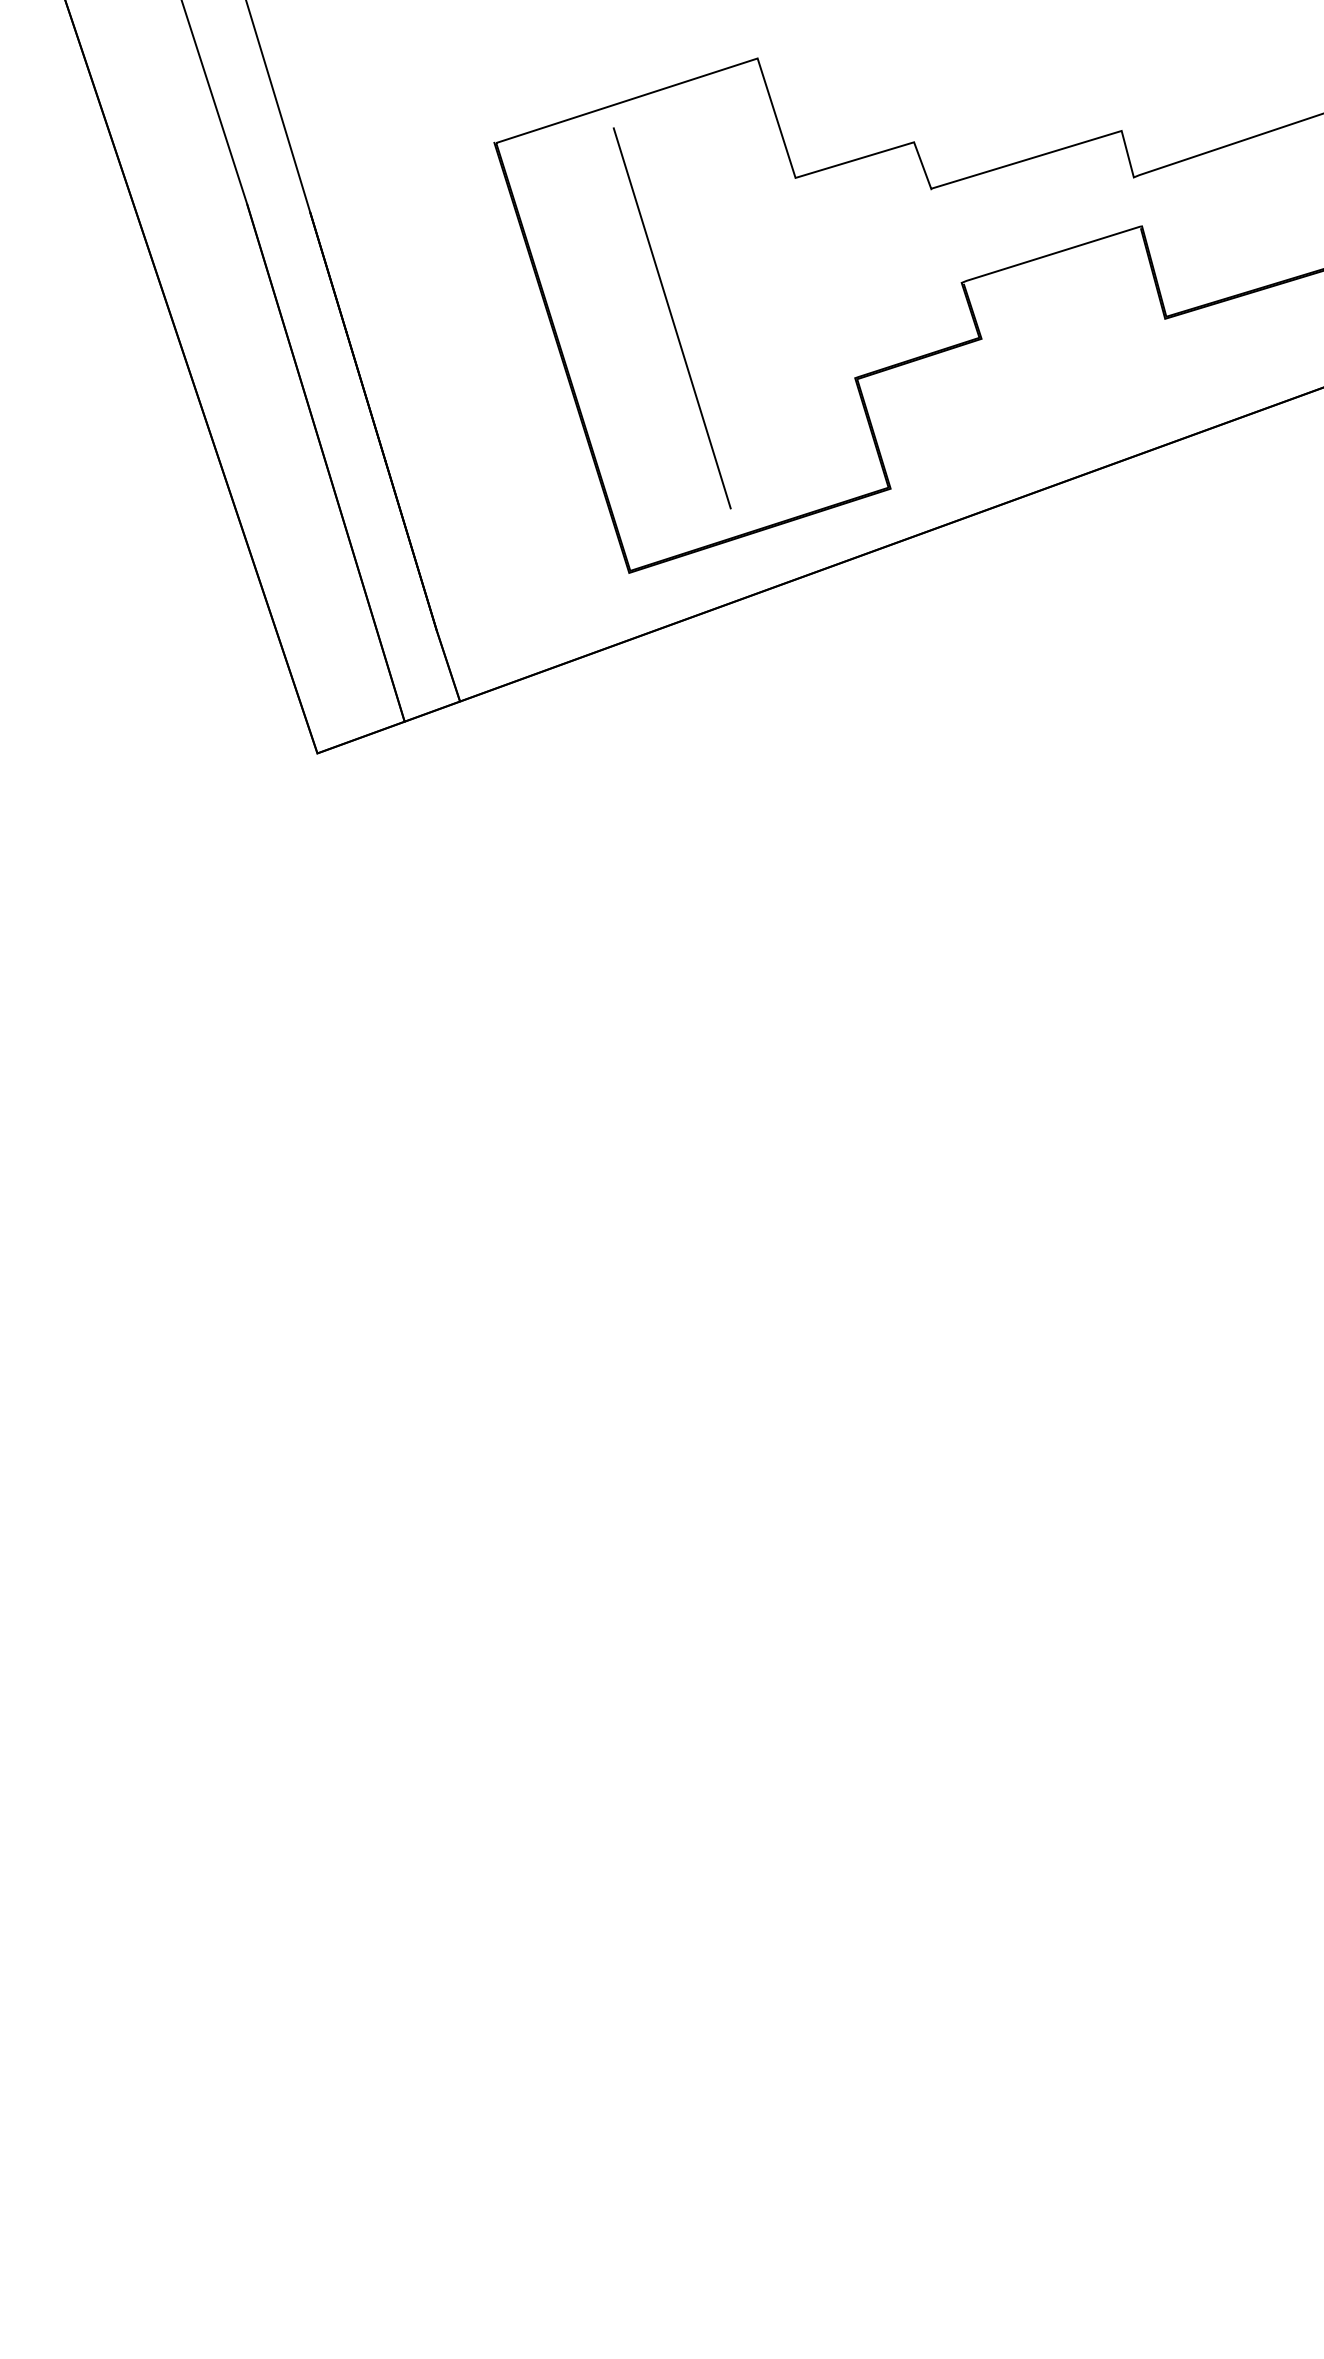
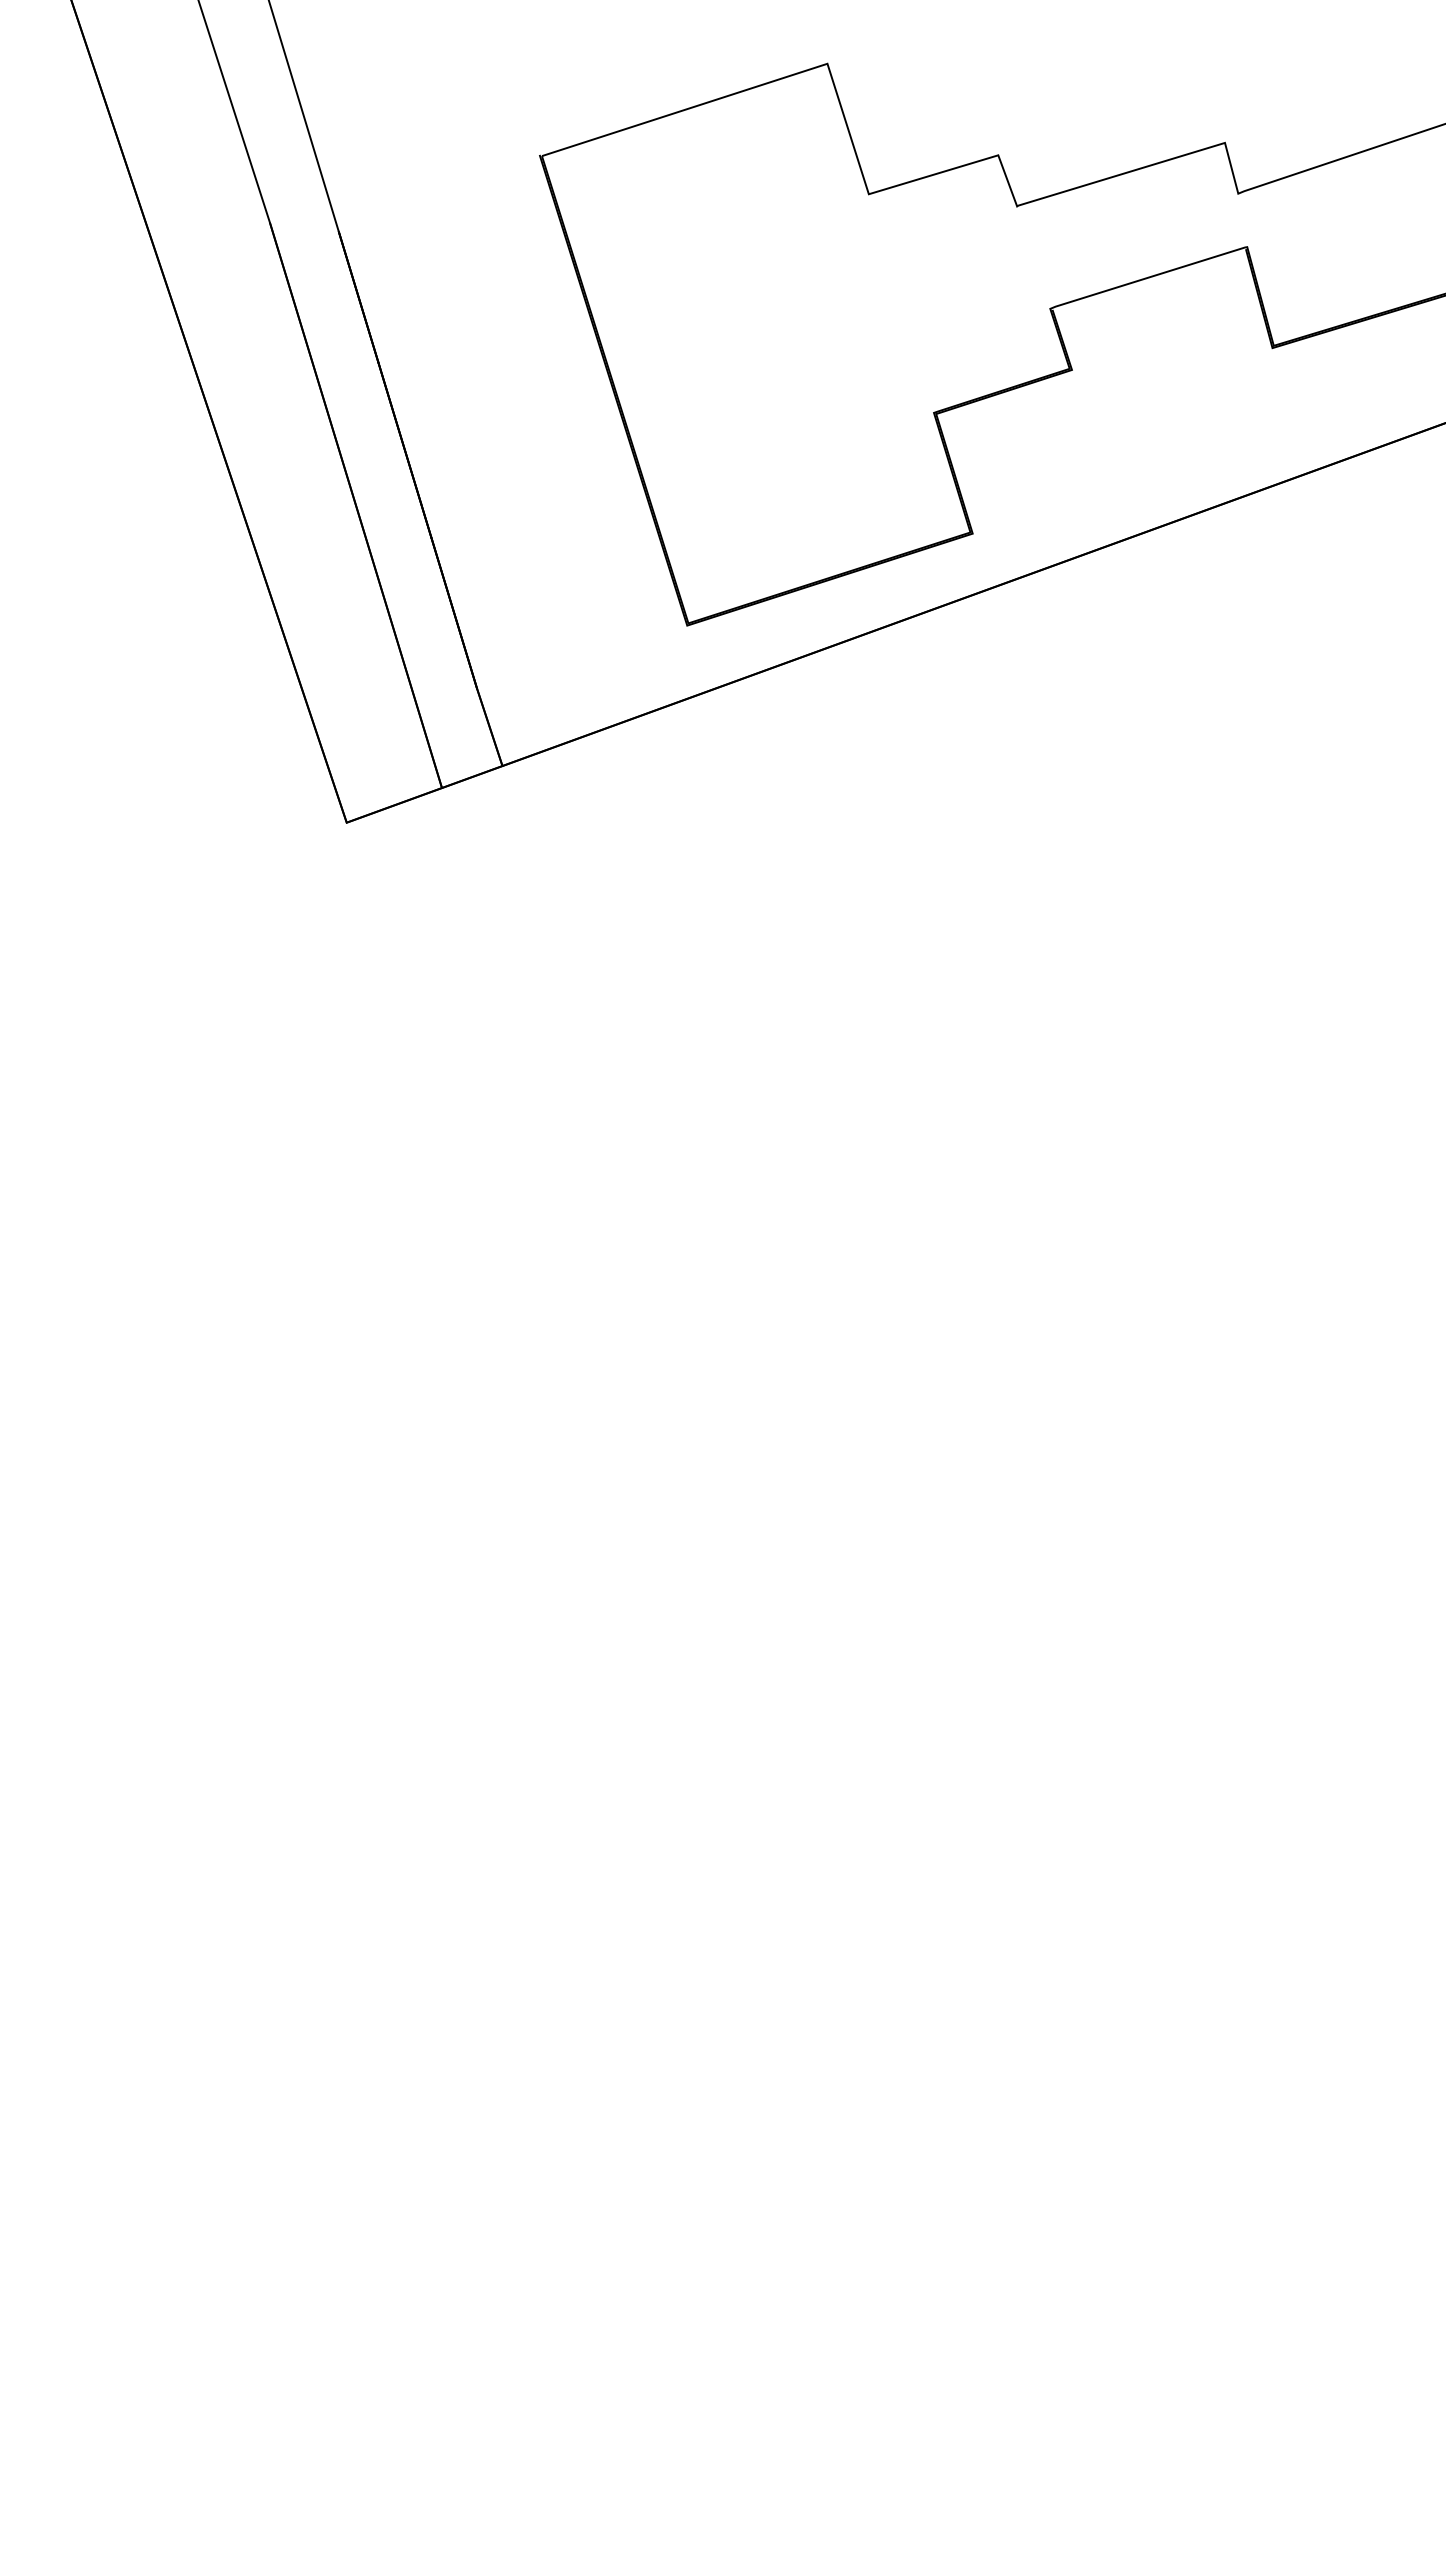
line: (672, 318) -> (734, 347), removed

